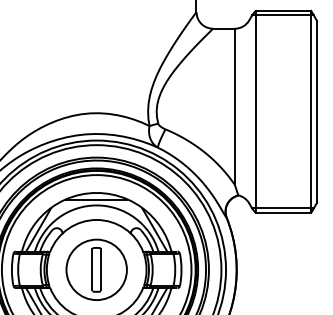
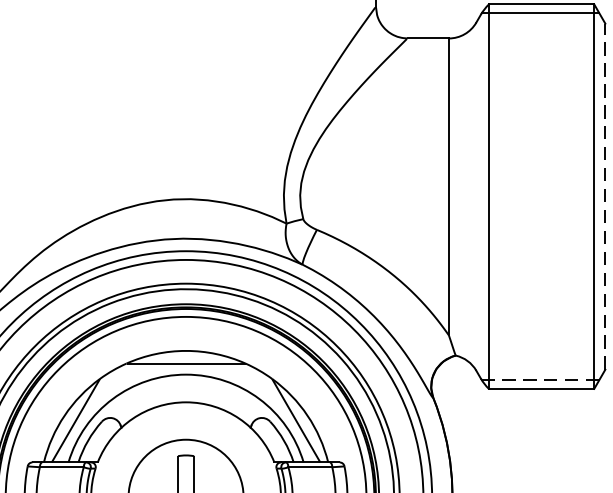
line: (317, 111) -> (606, 195), solid -> dashed
line: (284, 208) -> (543, 380), solid -> dashed

